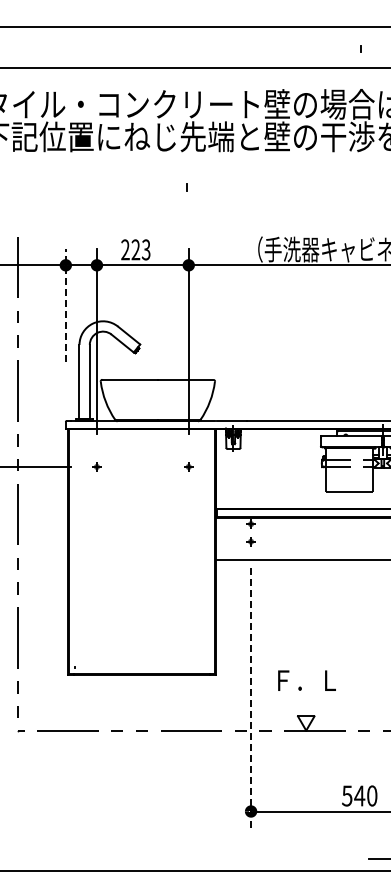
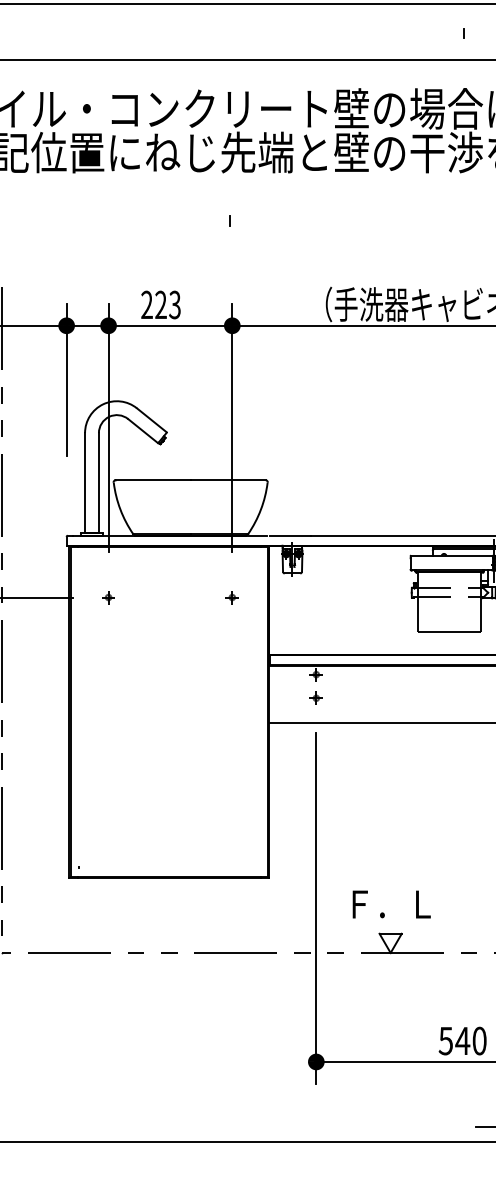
line: (65, 305) -> (66, 379), dashed -> solid
text: (306, 680) -> (391, 904), moved
line: (251, 698) -> (316, 909), dashed -> solid

